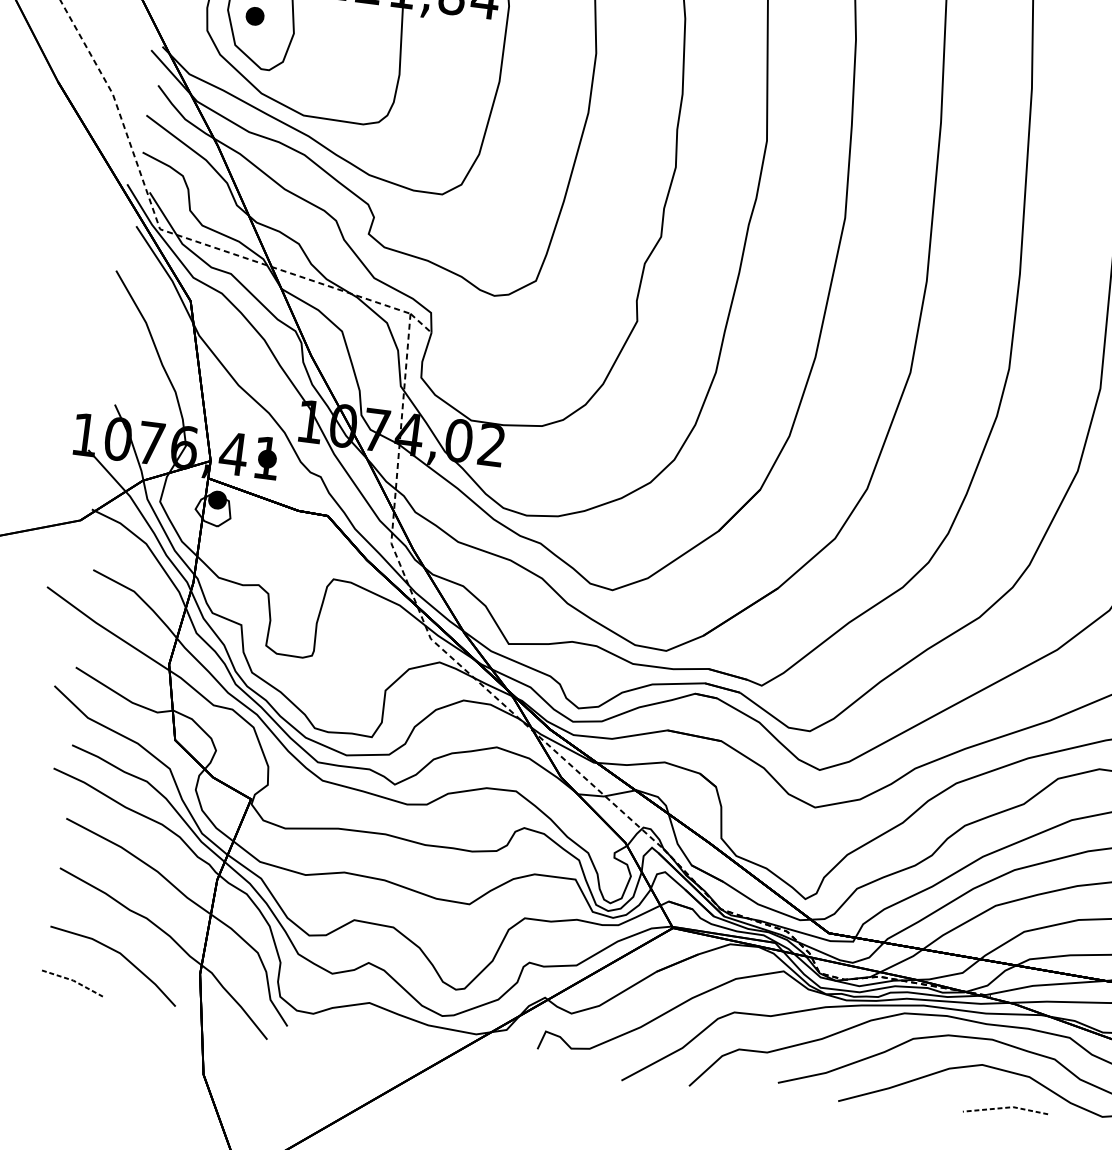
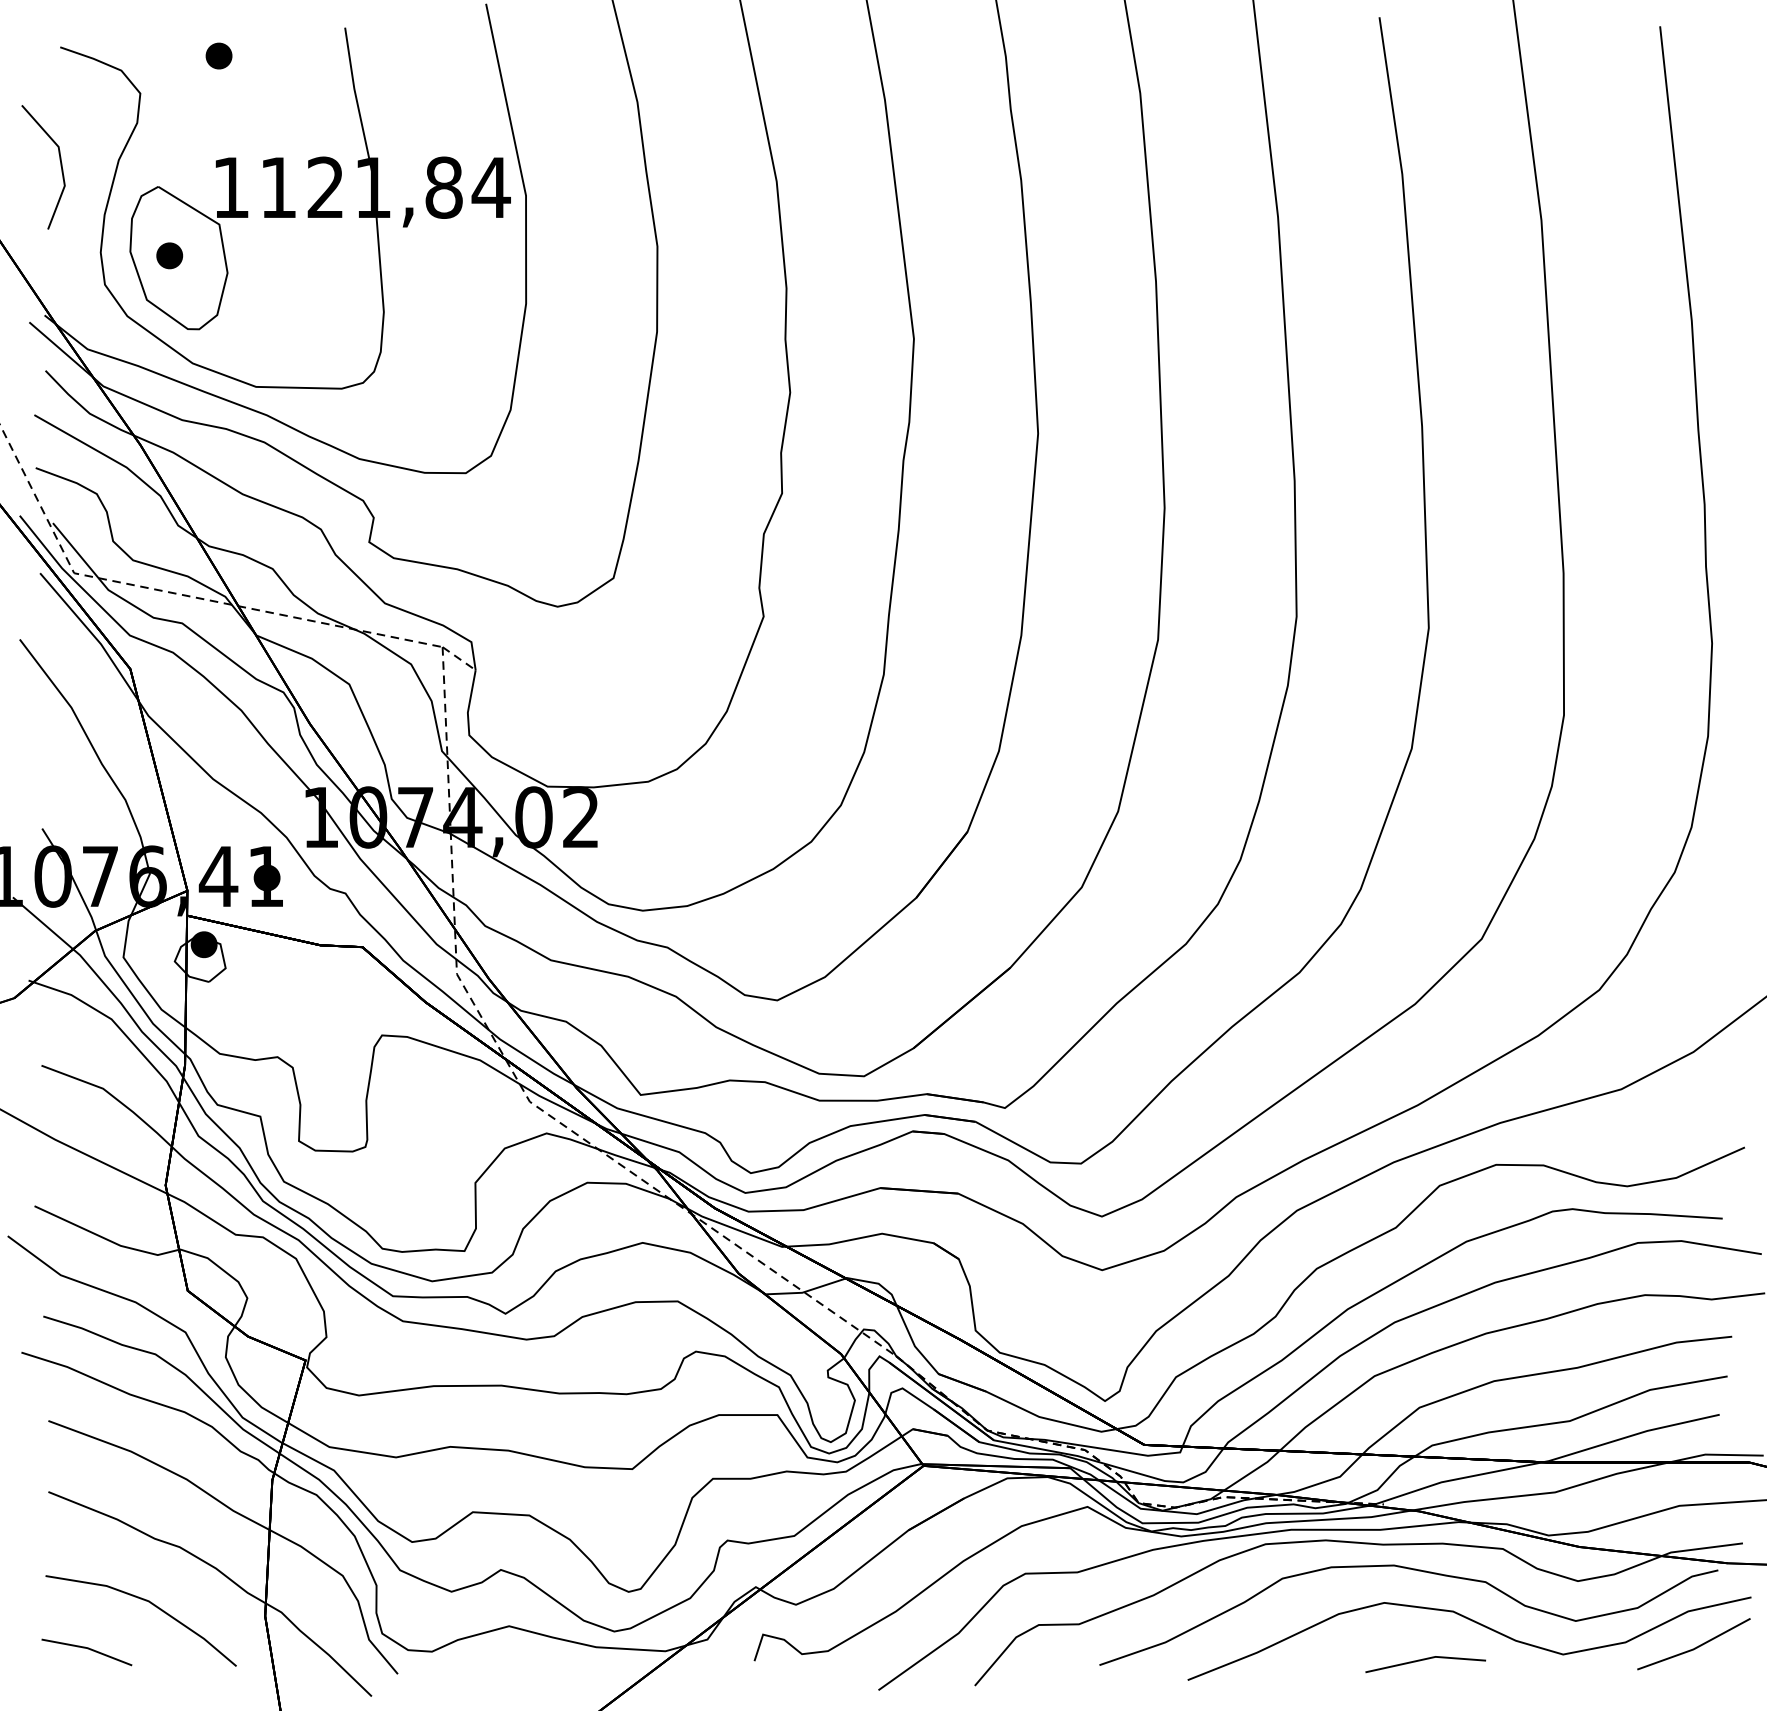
line: (73, 980) -> (87, 1648), dashed -> solid
line: (1005, 1108) -> (1425, 1659), dashed -> solid

